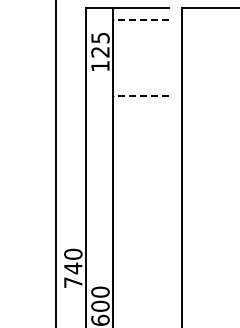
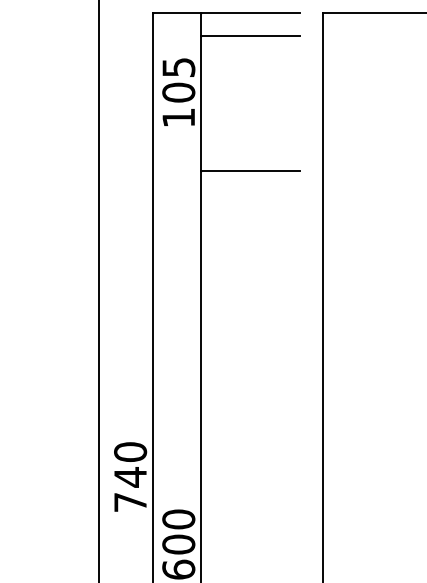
line: (140, 20) -> (249, 36), dashed -> solid
text: (100, 51) -> (178, 91), 125 -> 105
line: (140, 95) -> (249, 169), dashed -> solid

